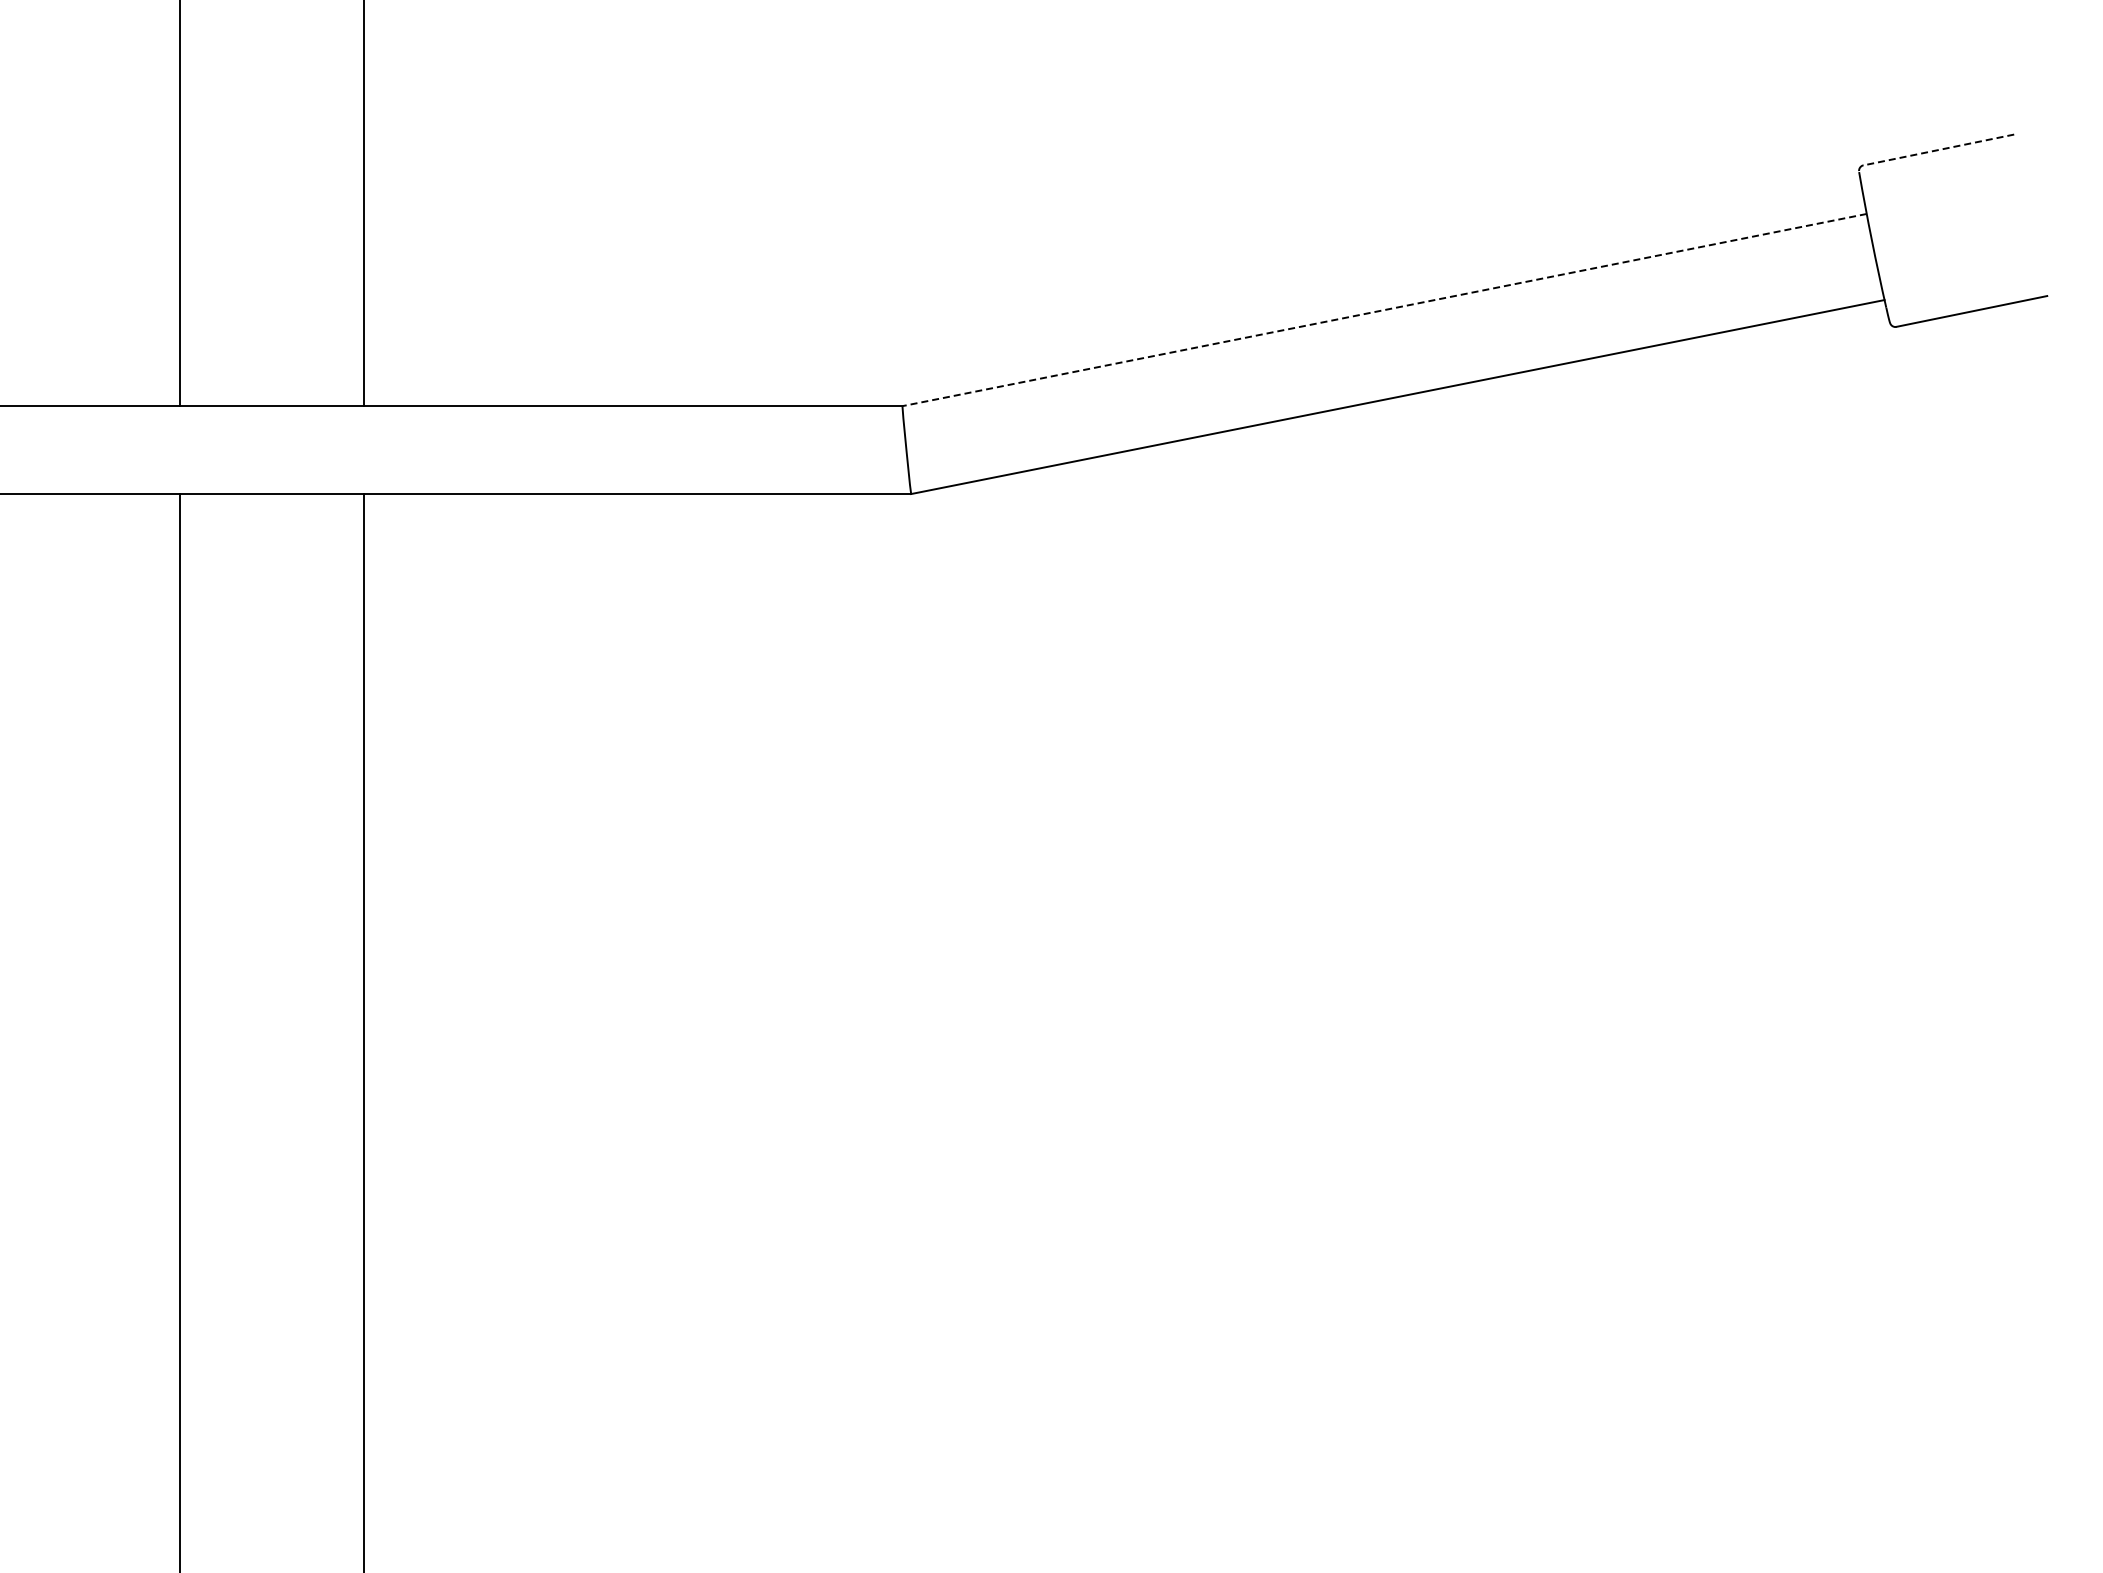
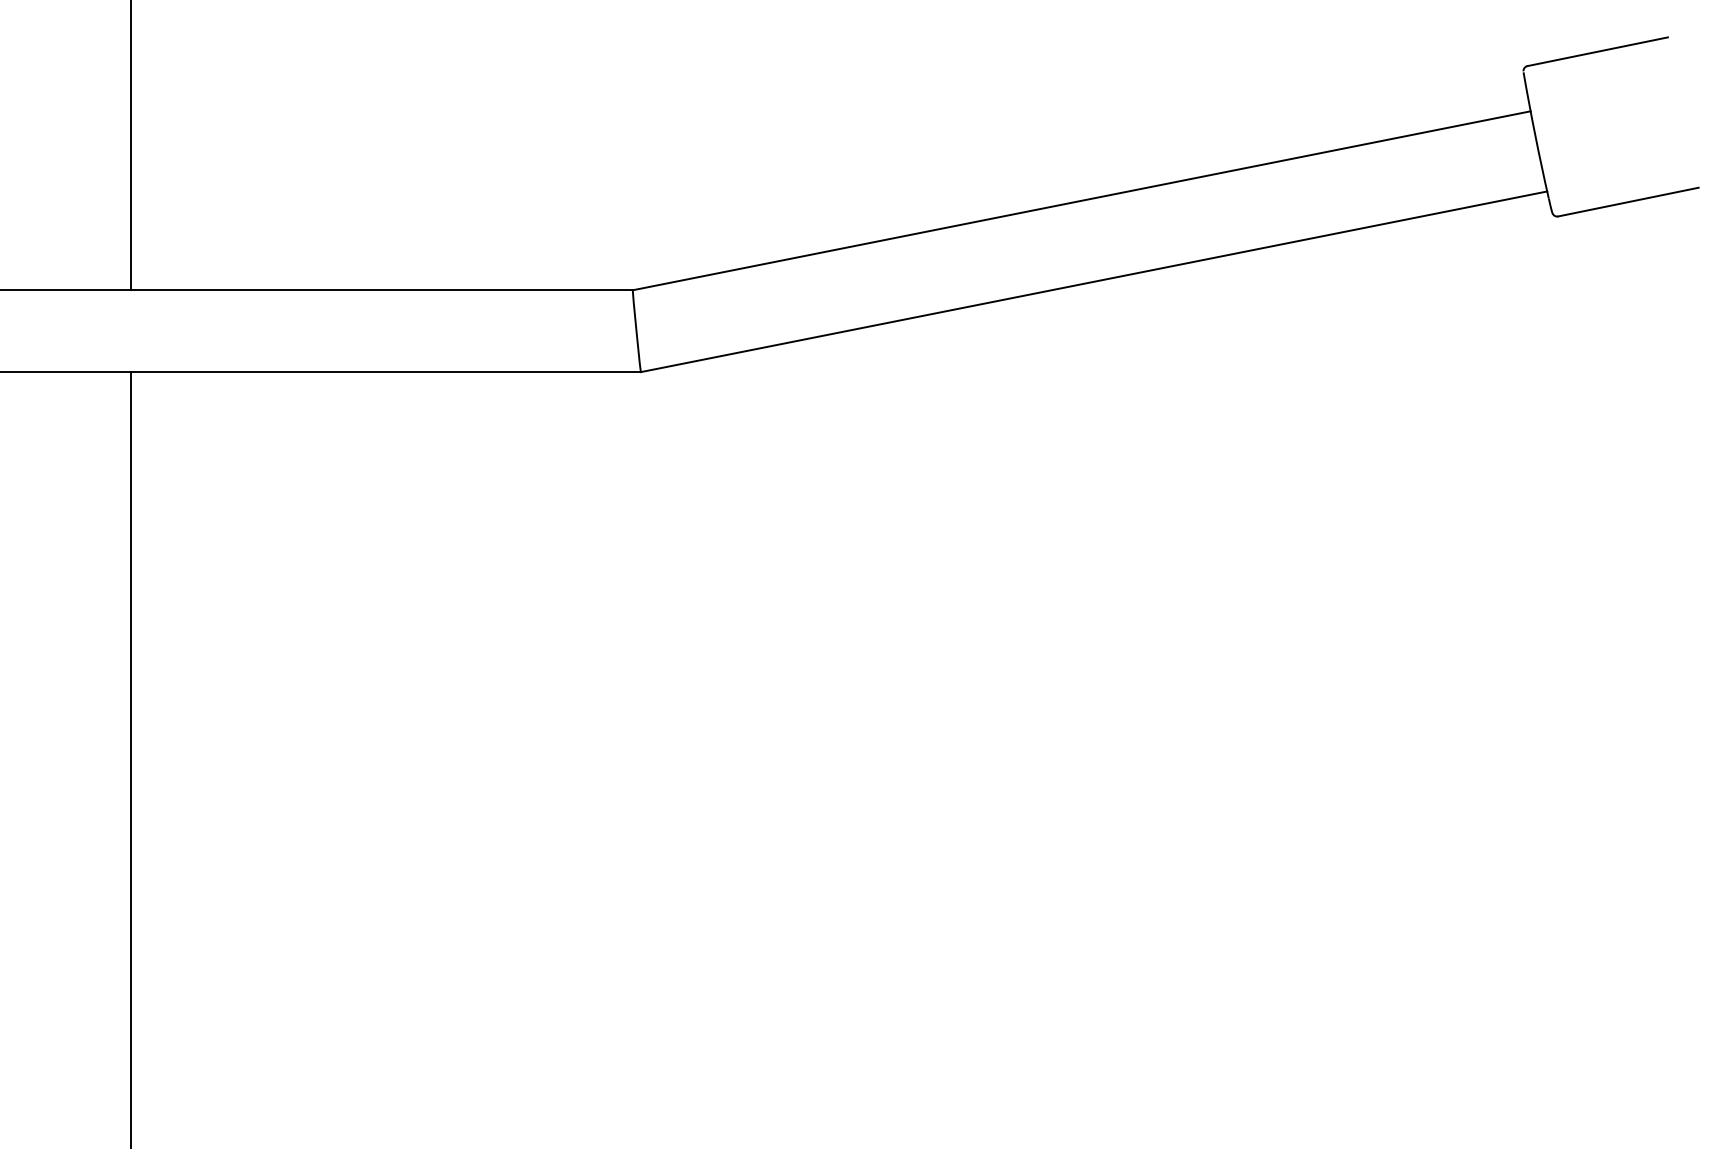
line: (1938, 149) -> (1597, 51), dashed -> solid
line: (1384, 310) -> (1081, 201), dashed -> solid

